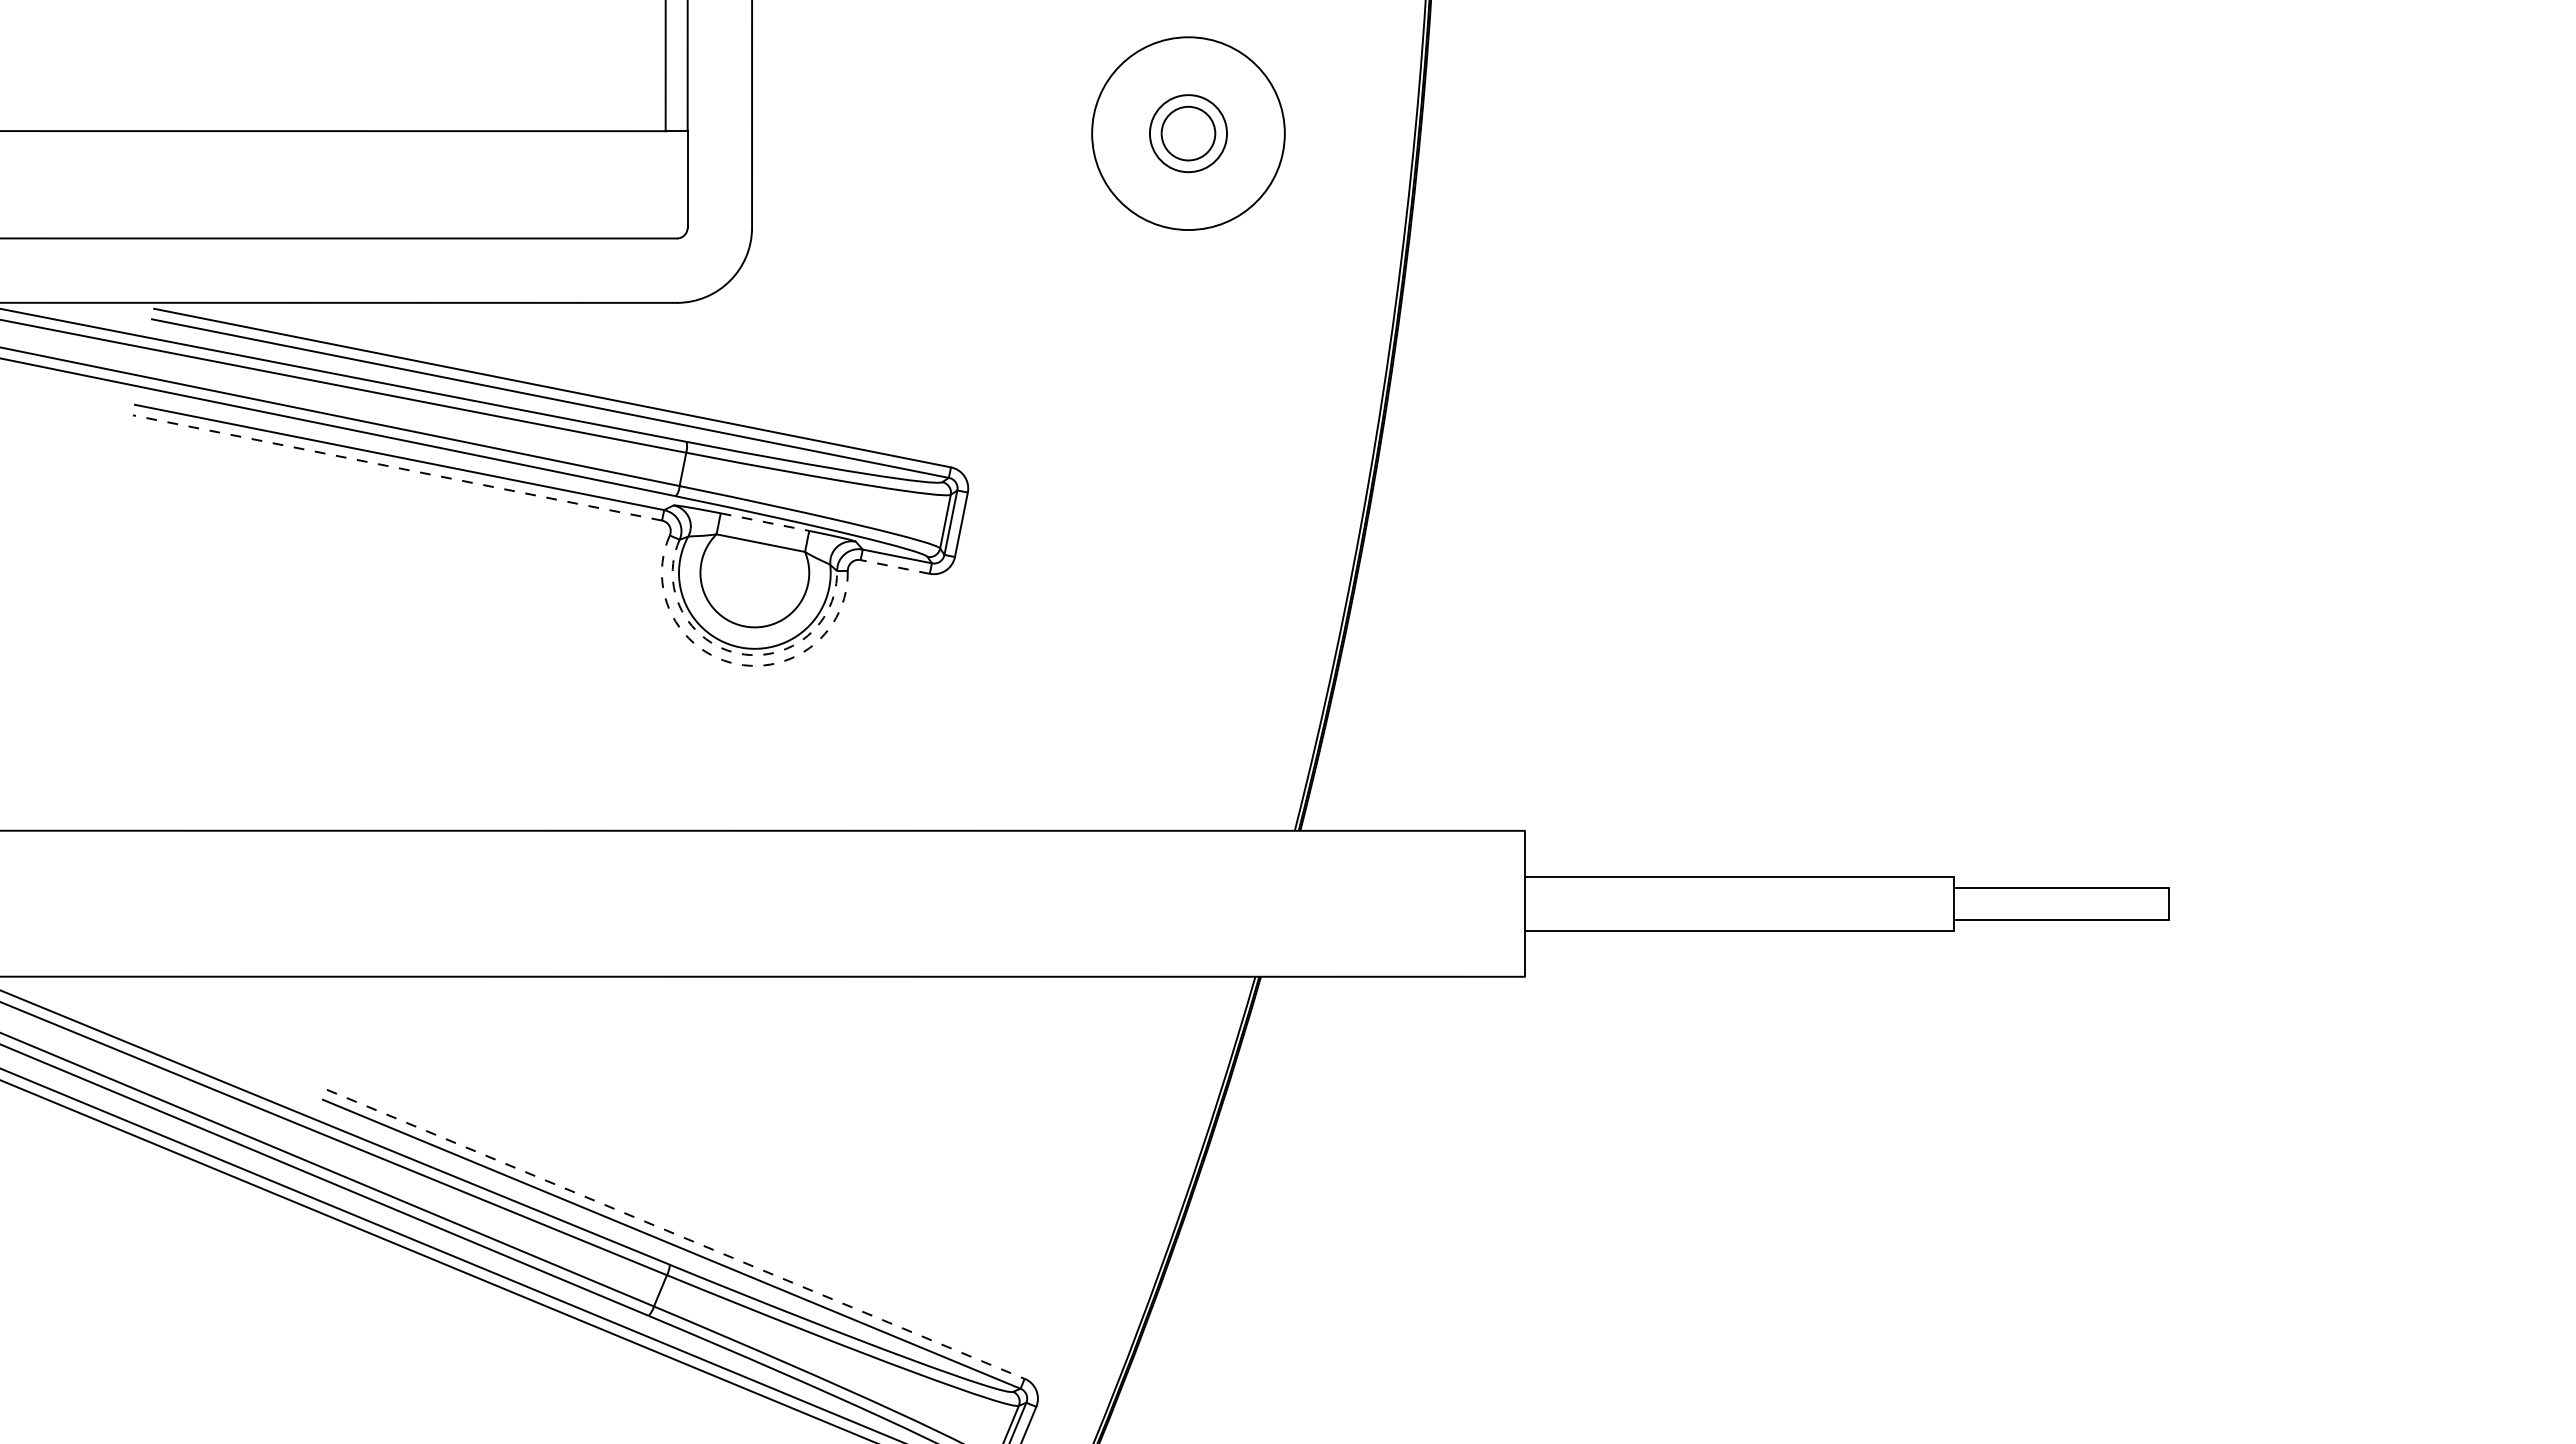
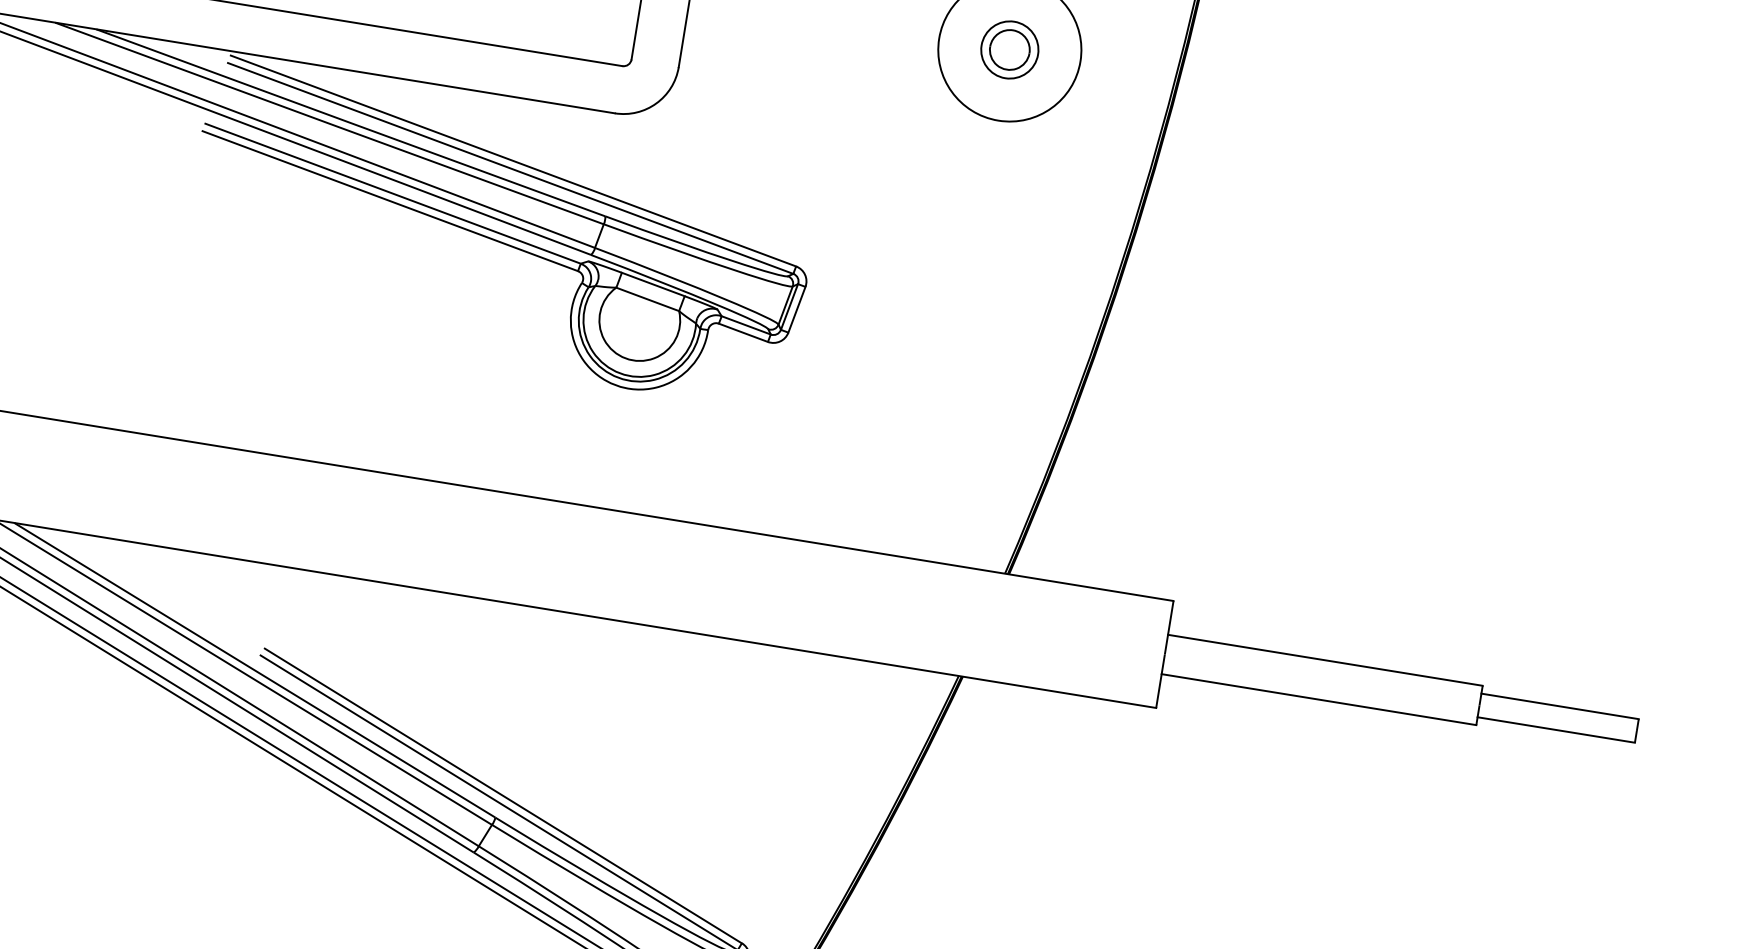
line: (397, 467) -> (390, 200), dashed -> solid
line: (765, 522) -> (653, 284), dashed -> solid
line: (894, 566) -> (742, 332), dashed -> solid
arc: (738, 653) -> (618, 377), dashed -> solid
arc: (736, 664) -> (615, 385), dashed -> solid
line: (675, 1234) -> (503, 796), dashed -> solid

